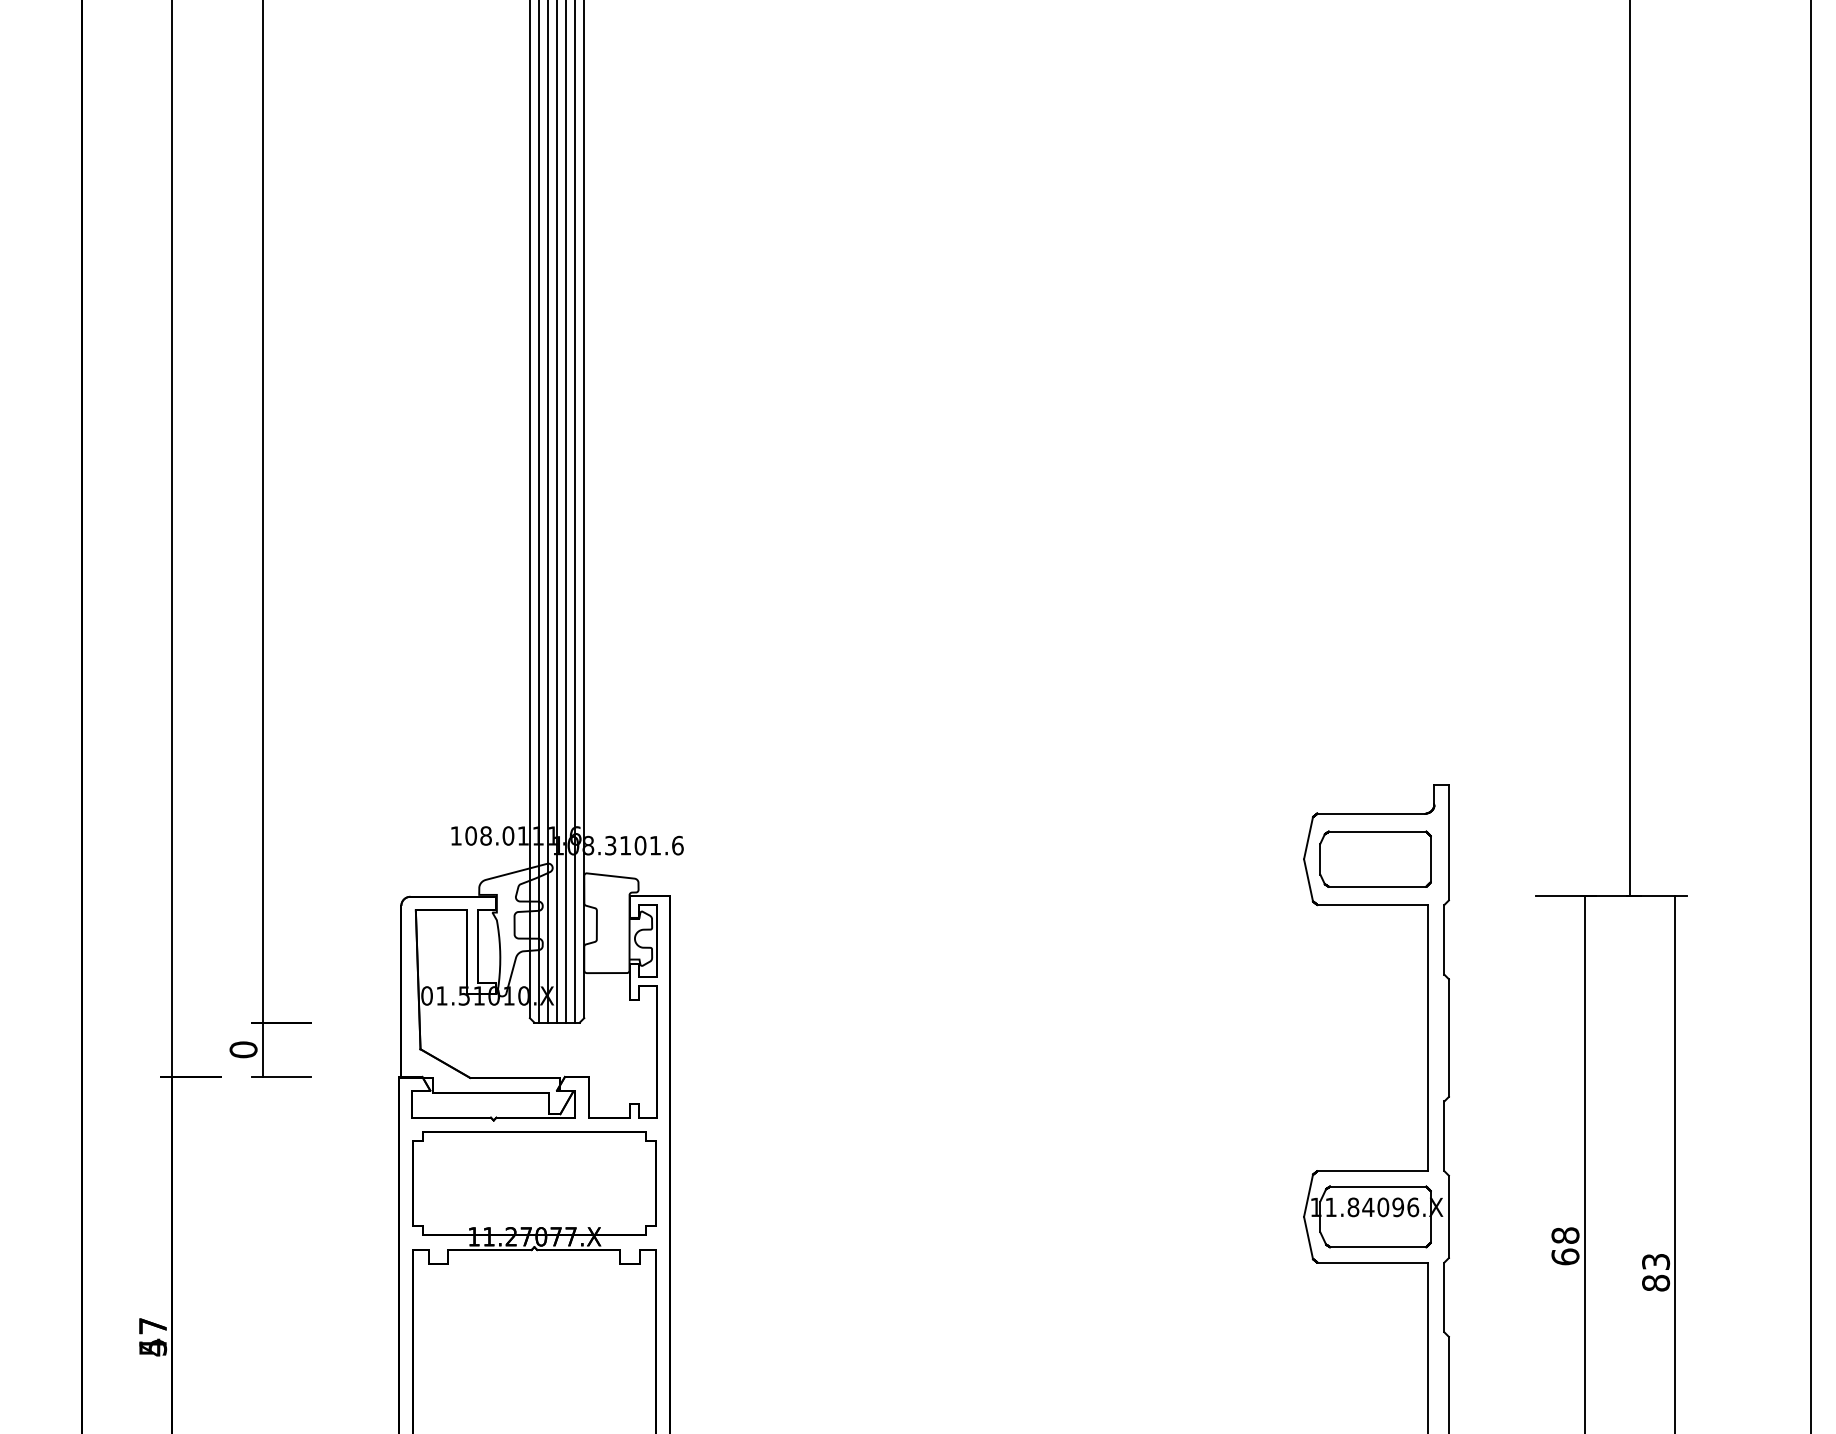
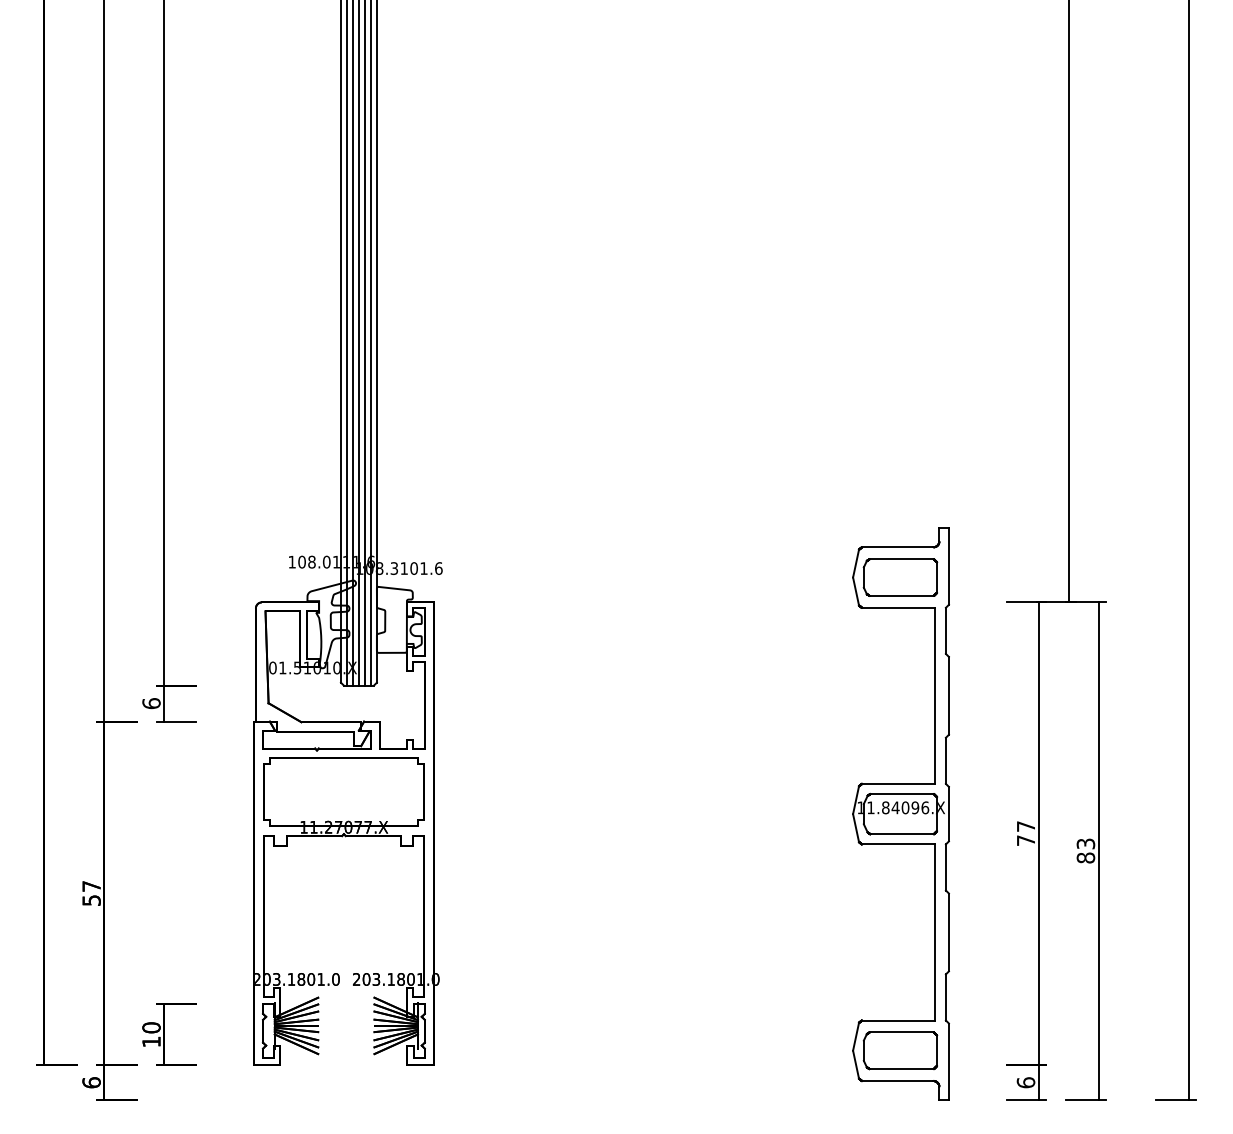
text: (243, 1049) -> (151, 703), 0 -> 6
text: (1564, 1246) -> (1025, 833), 68 -> 77
text: (152, 1347) -> (91, 900), 47 -> 57

